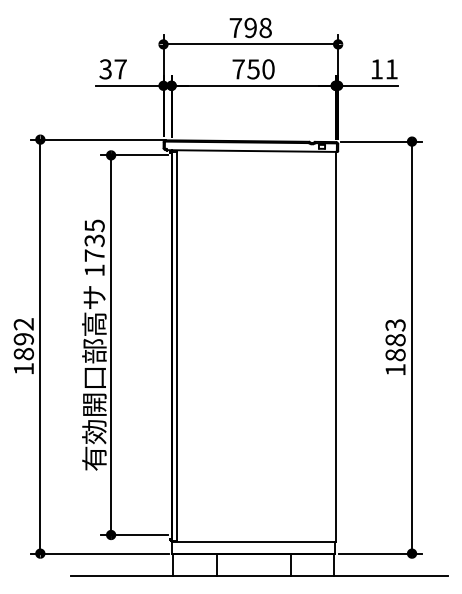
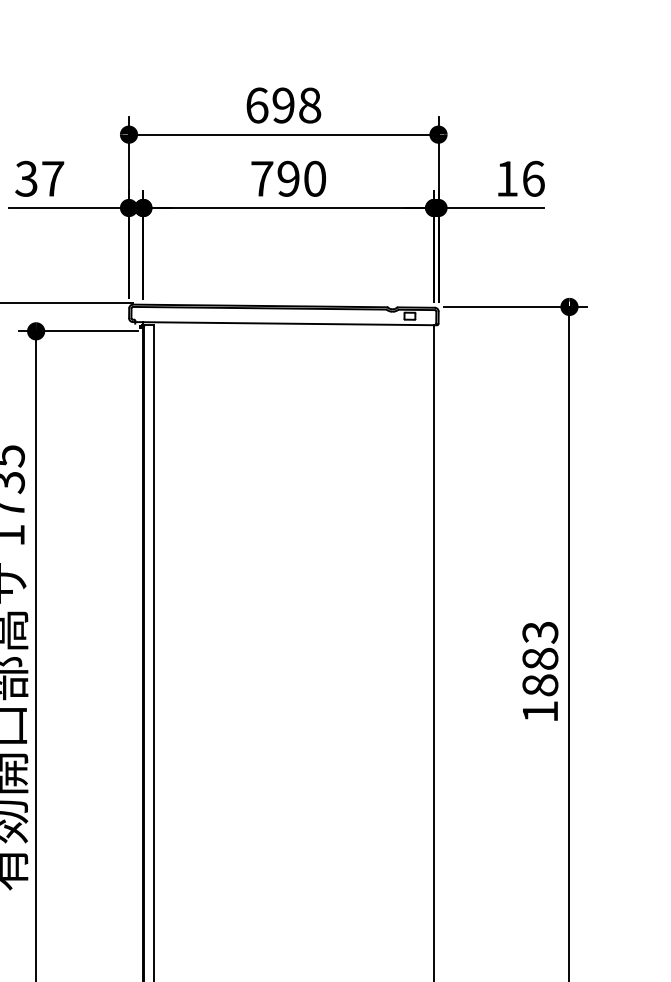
text: (235, 27) -> (256, 104), 798 -> 698
text: (253, 69) -> (288, 179), 750 -> 790
text: (392, 69) -> (534, 179), 11 -> 16

